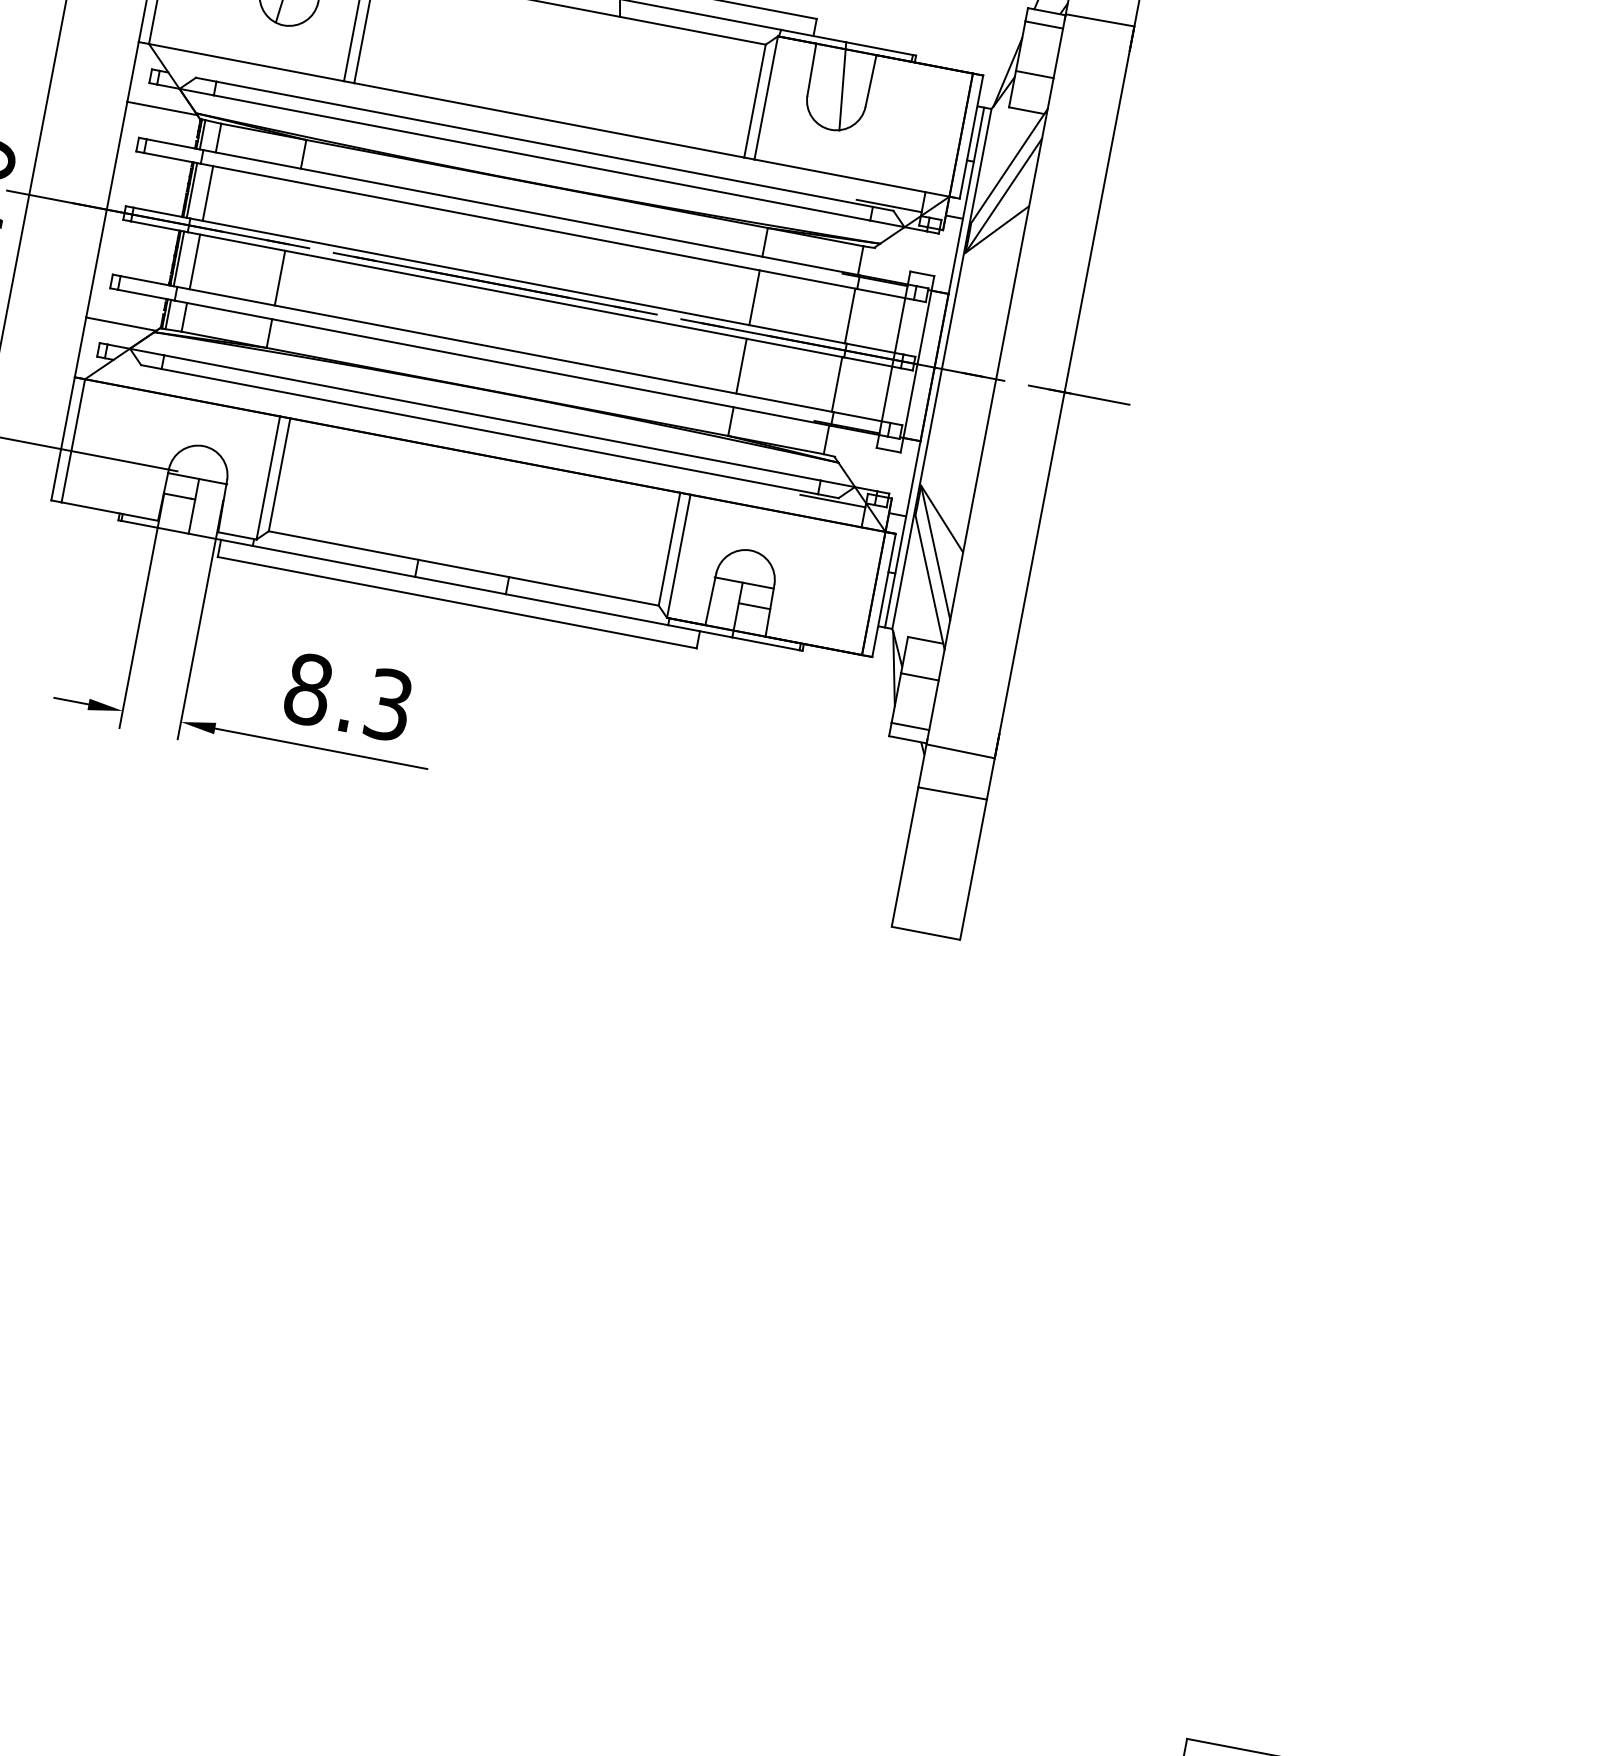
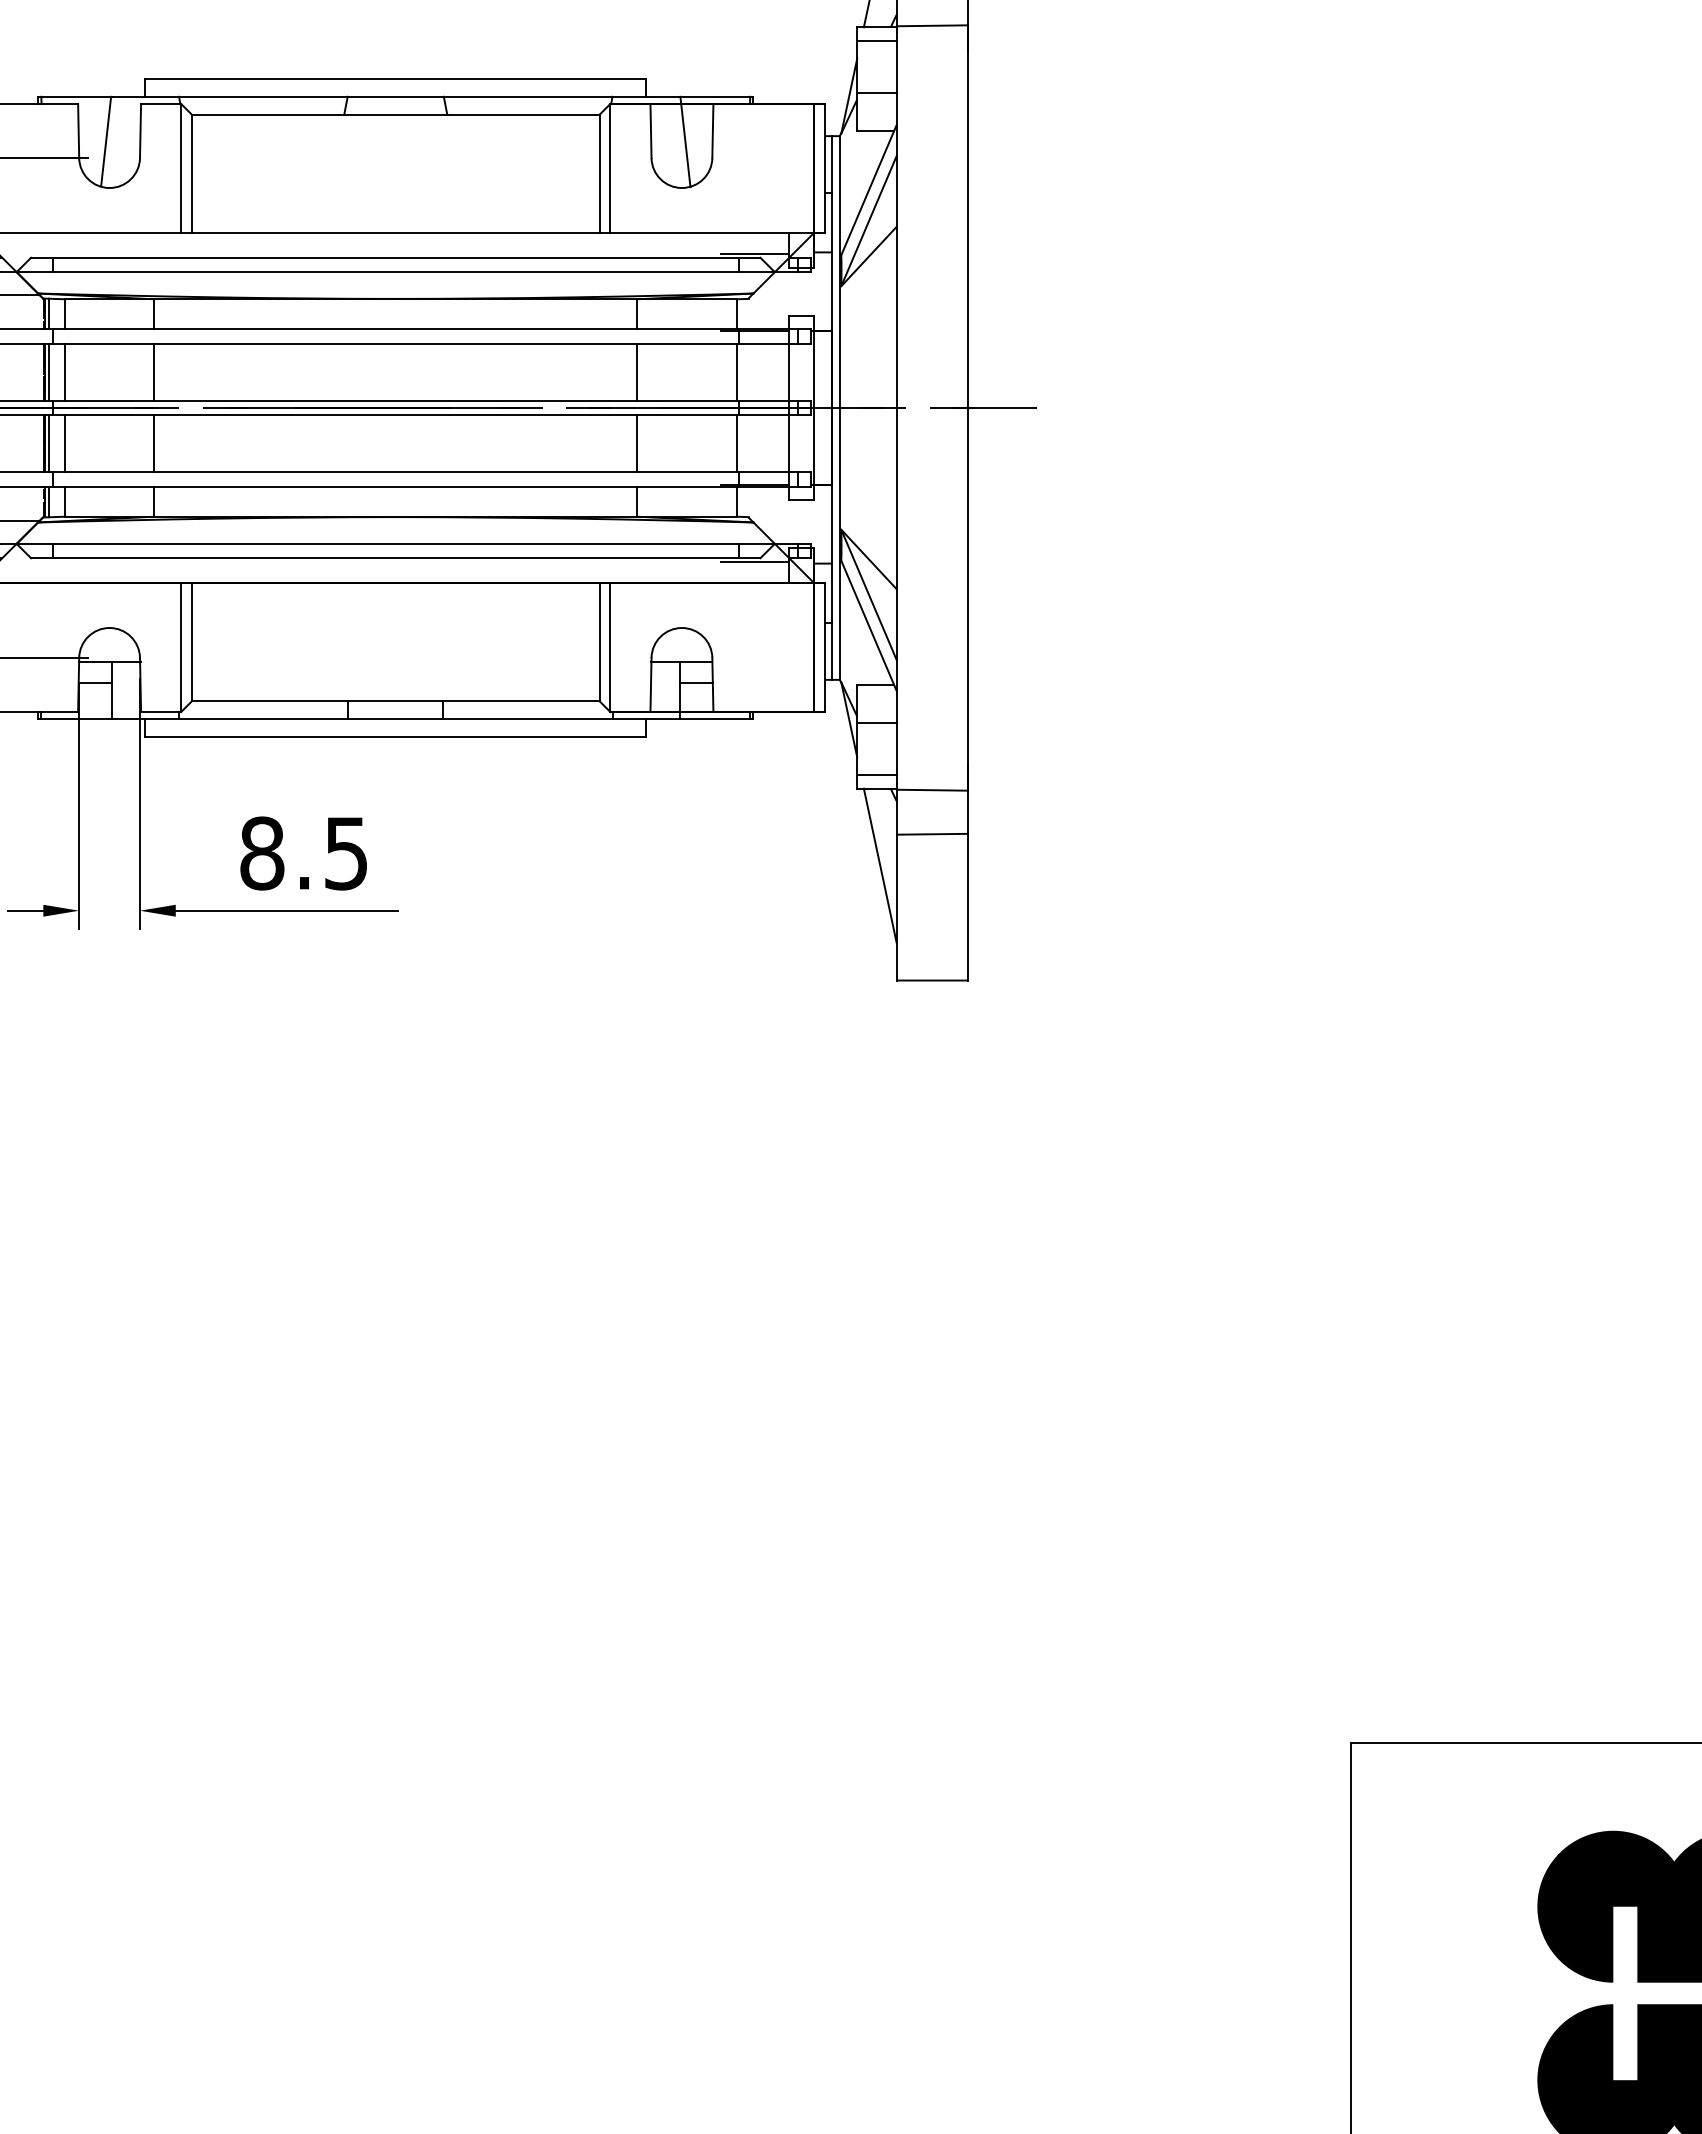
line: (293, 209) -> (154, 371), added
text: (388, 704) -> (346, 853), 8.3 -> 8.5
line: (896, 813) -> (879, 865), added

